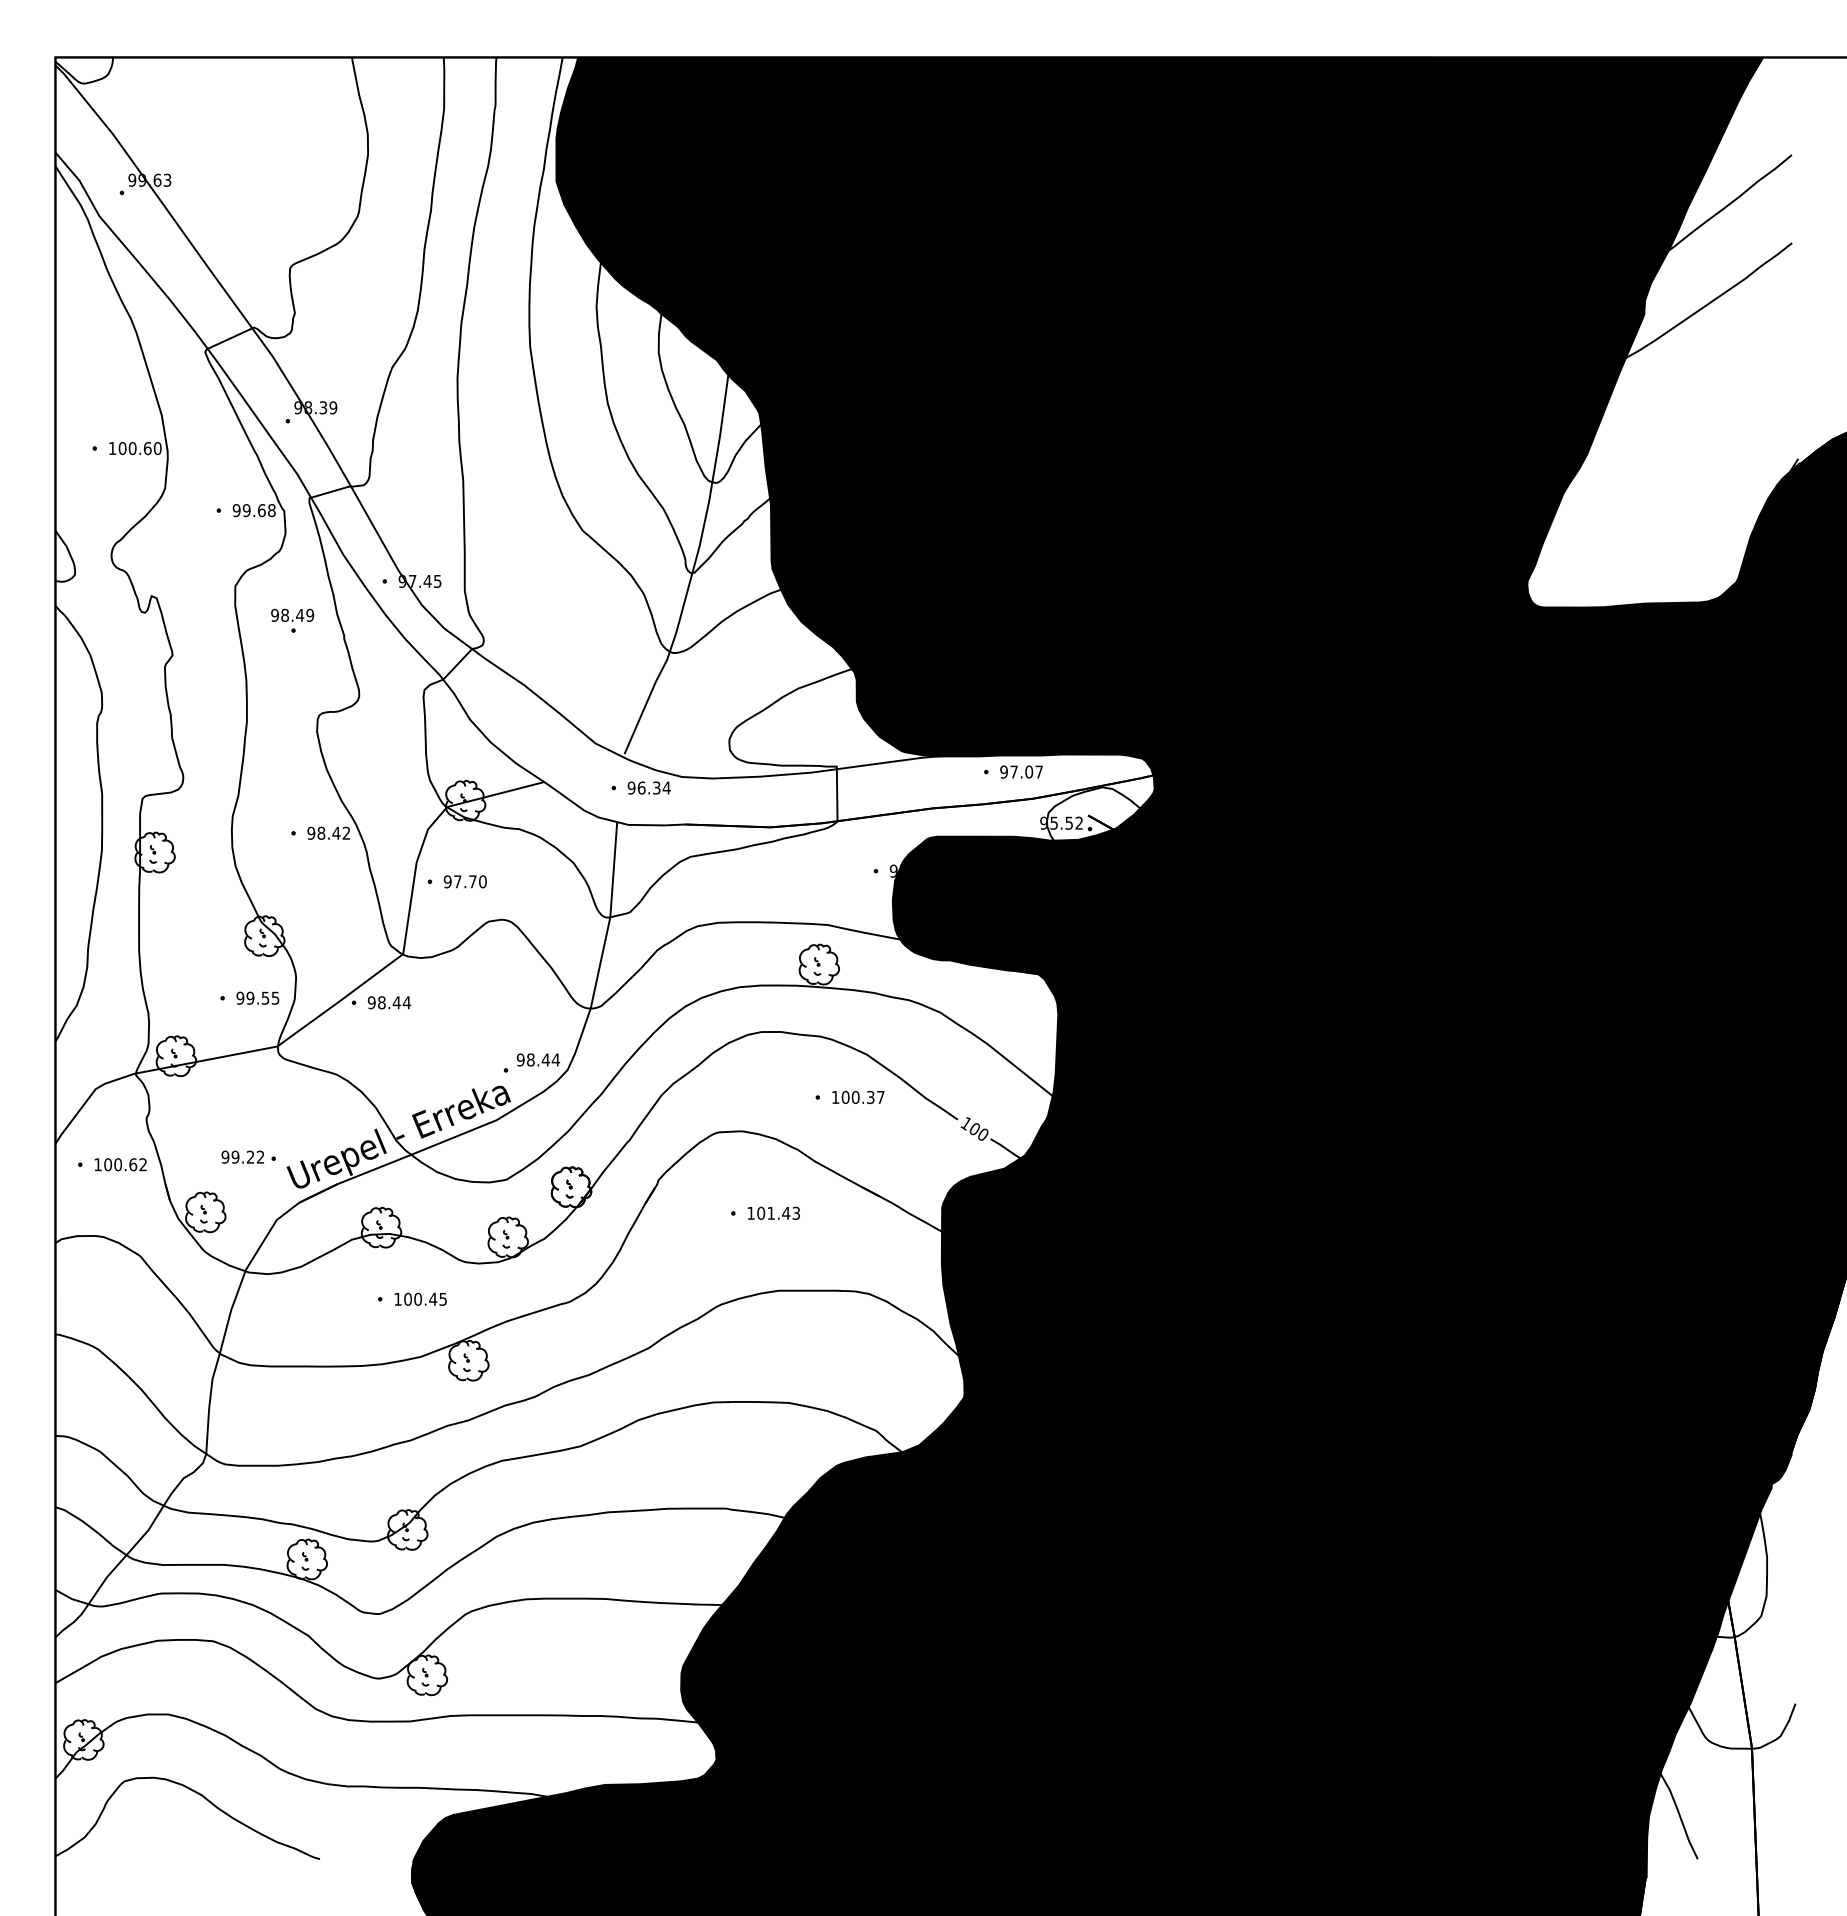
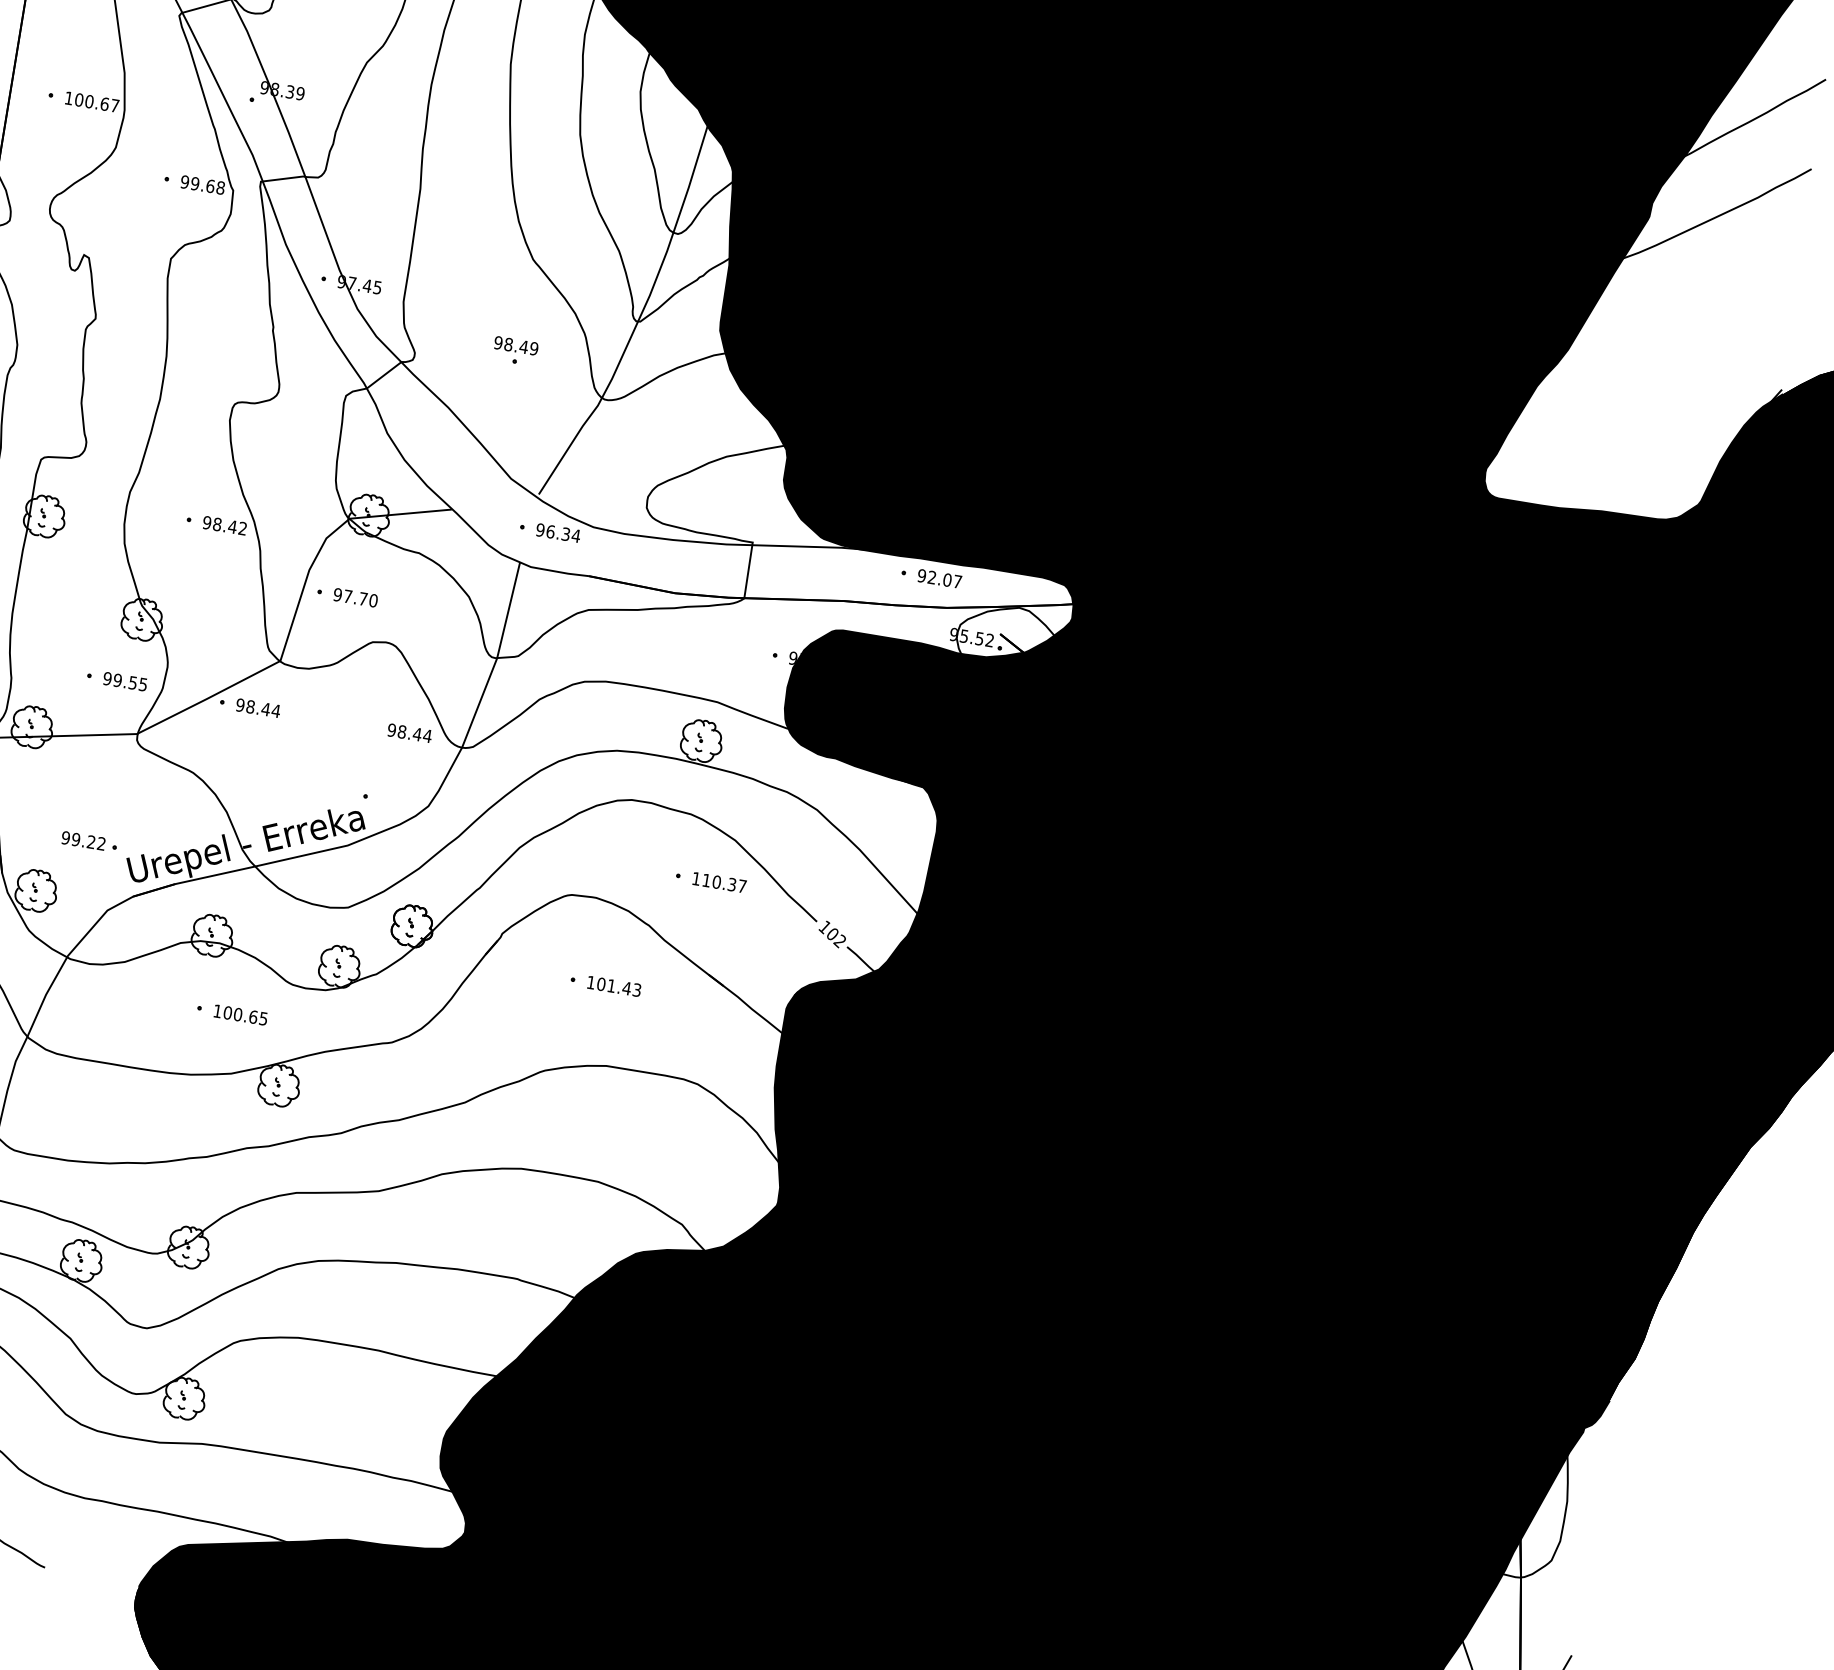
text: (157, 448) -> (114, 105), 100.60 -> 100.67
part: (292, 620) -> (515, 351), moved
text: (1013, 771) -> (931, 576), 97.07 -> 92.07
text: (538, 1059) -> (409, 732), moved
text: (845, 1097) -> (706, 880), 100.37 -> 110.37
text: (982, 1134) -> (839, 940), 100 -> 102
text: (433, 1298) -> (253, 1016), 100.45 -> 100.65

